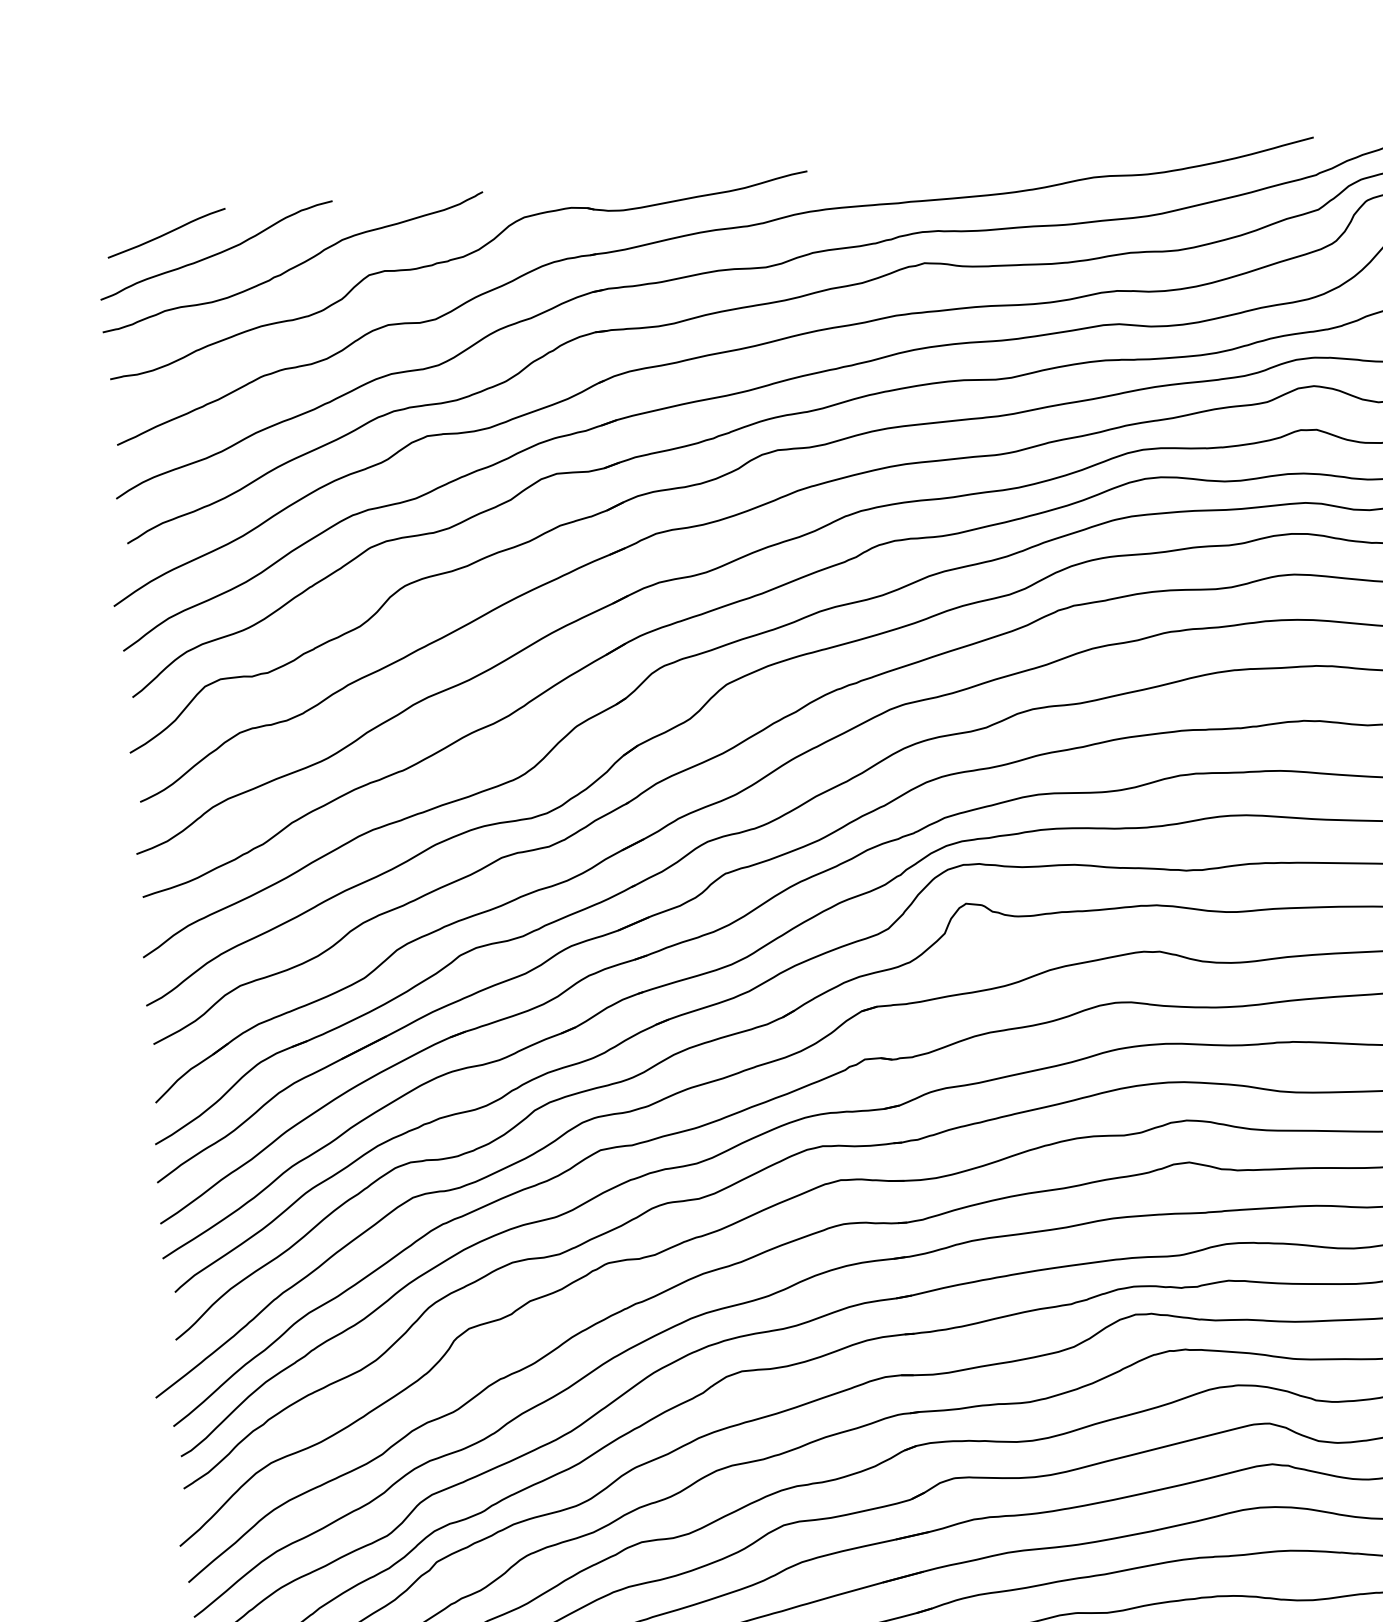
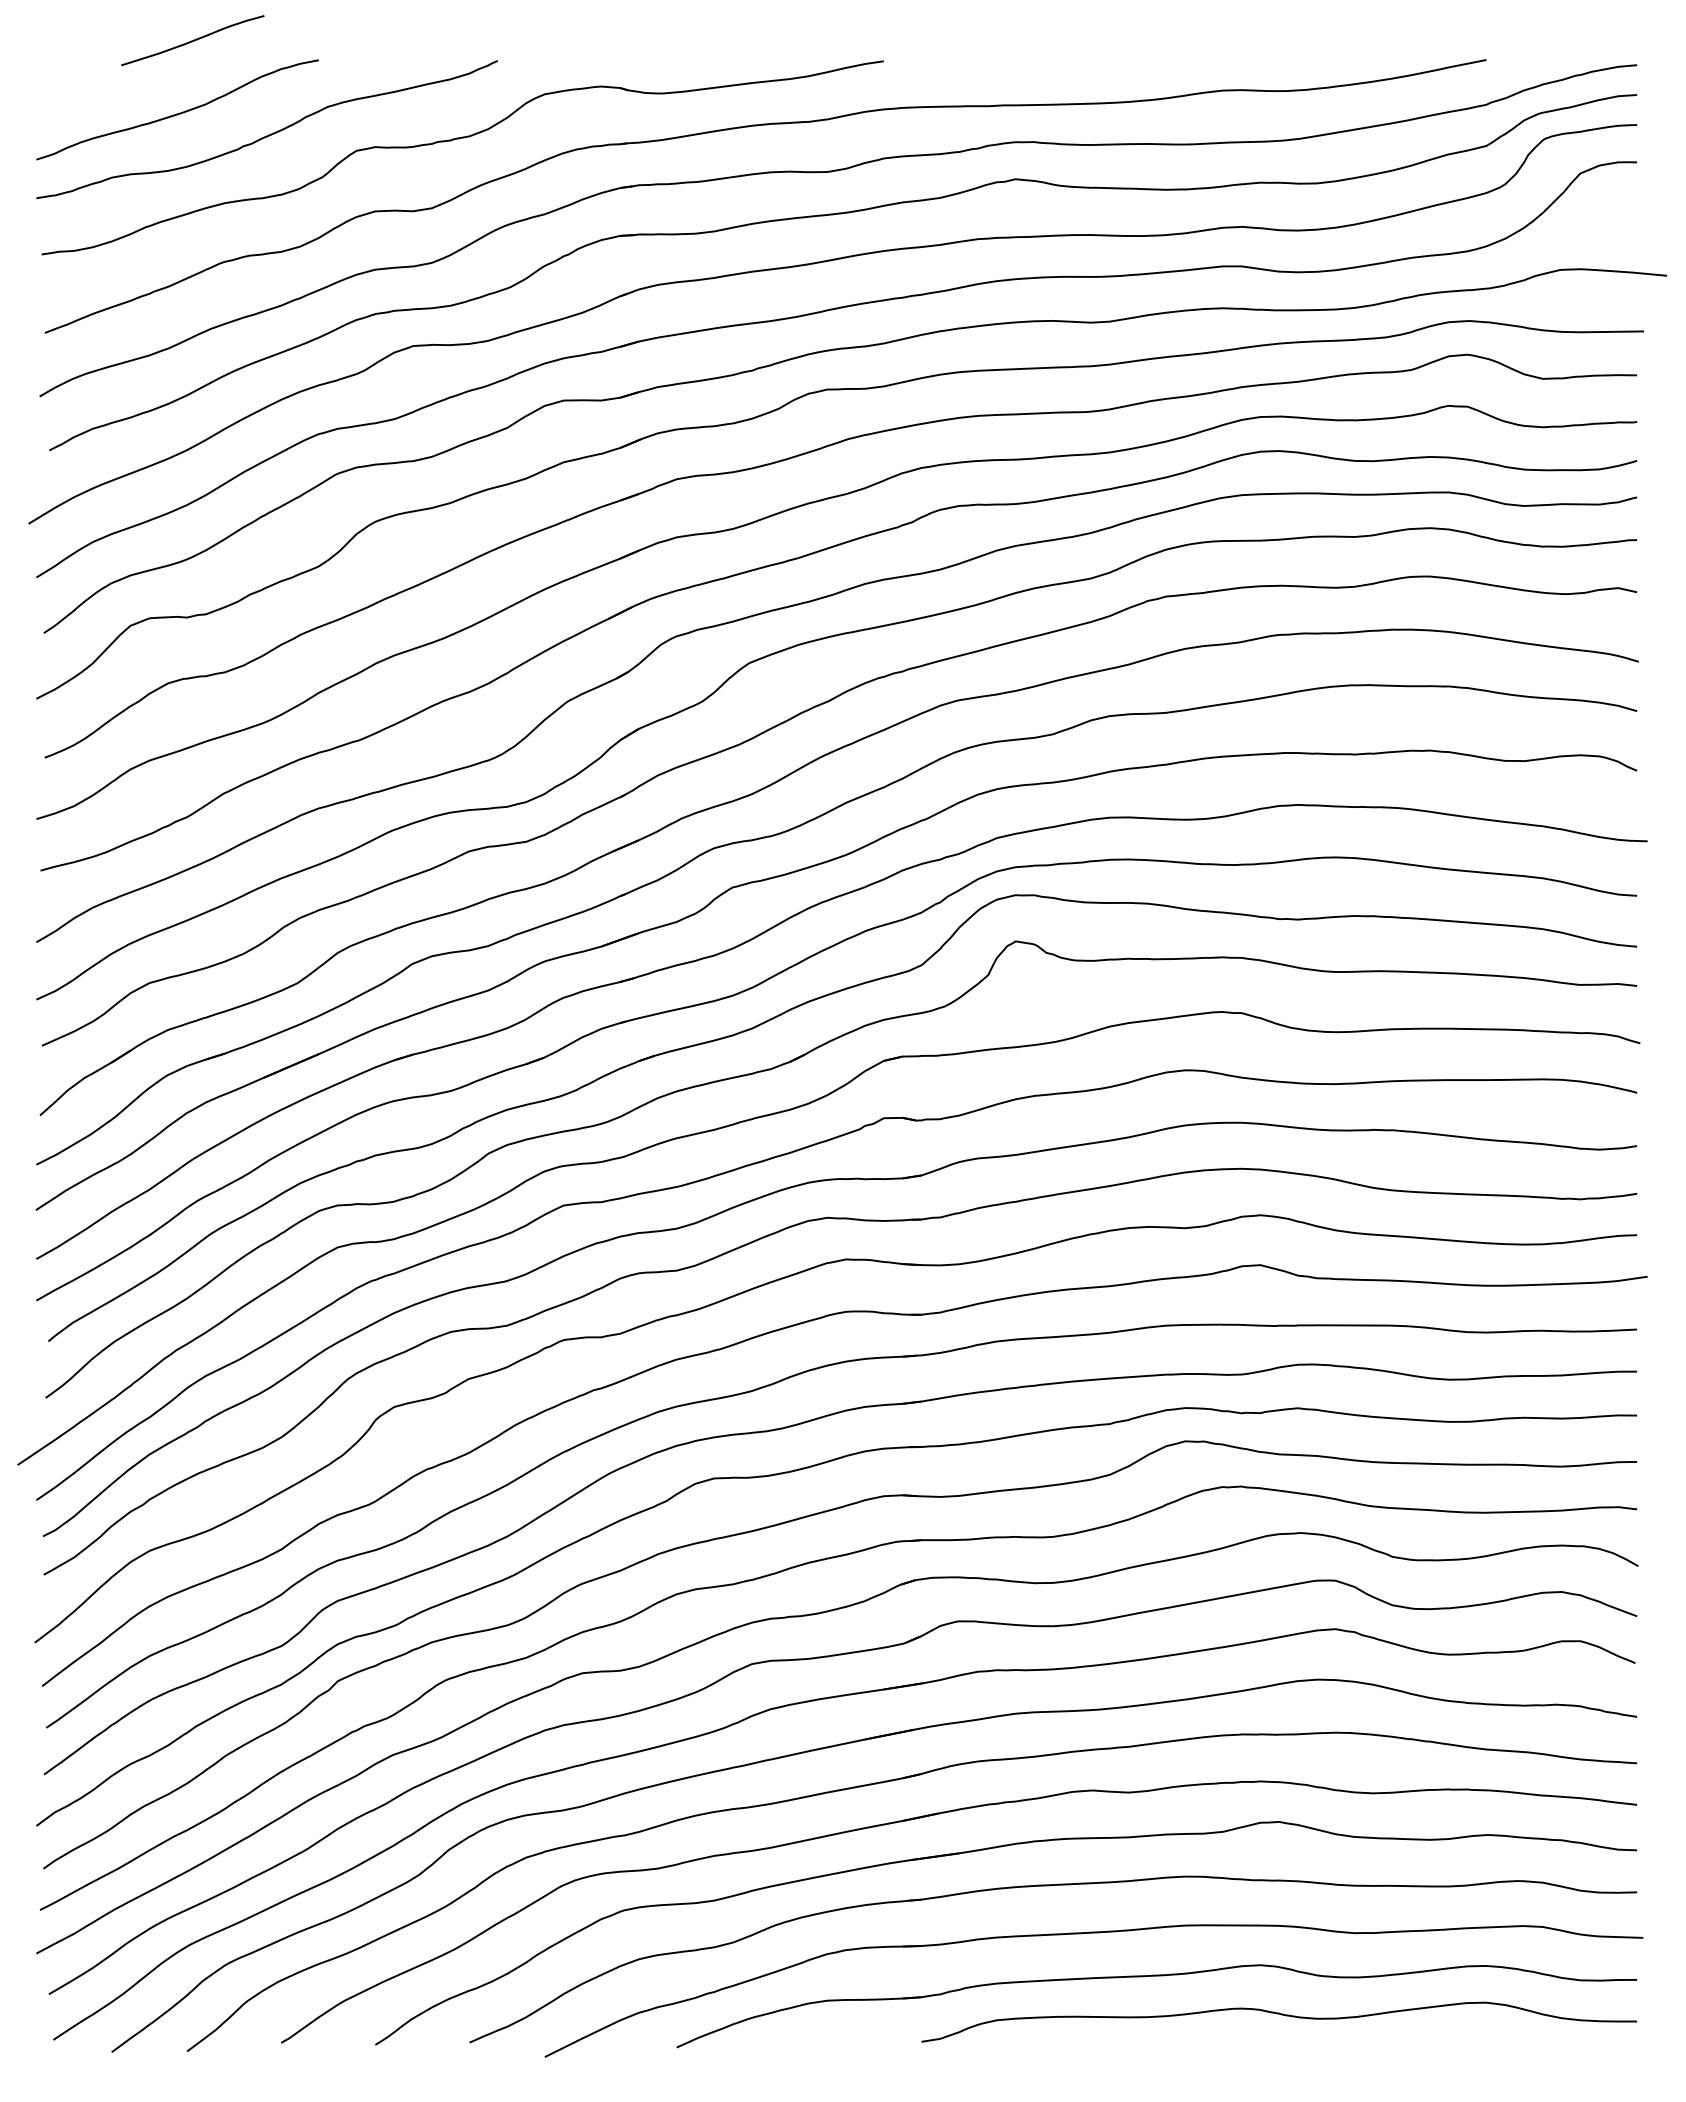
curve: (166, 233) -> (192, 40), moved

